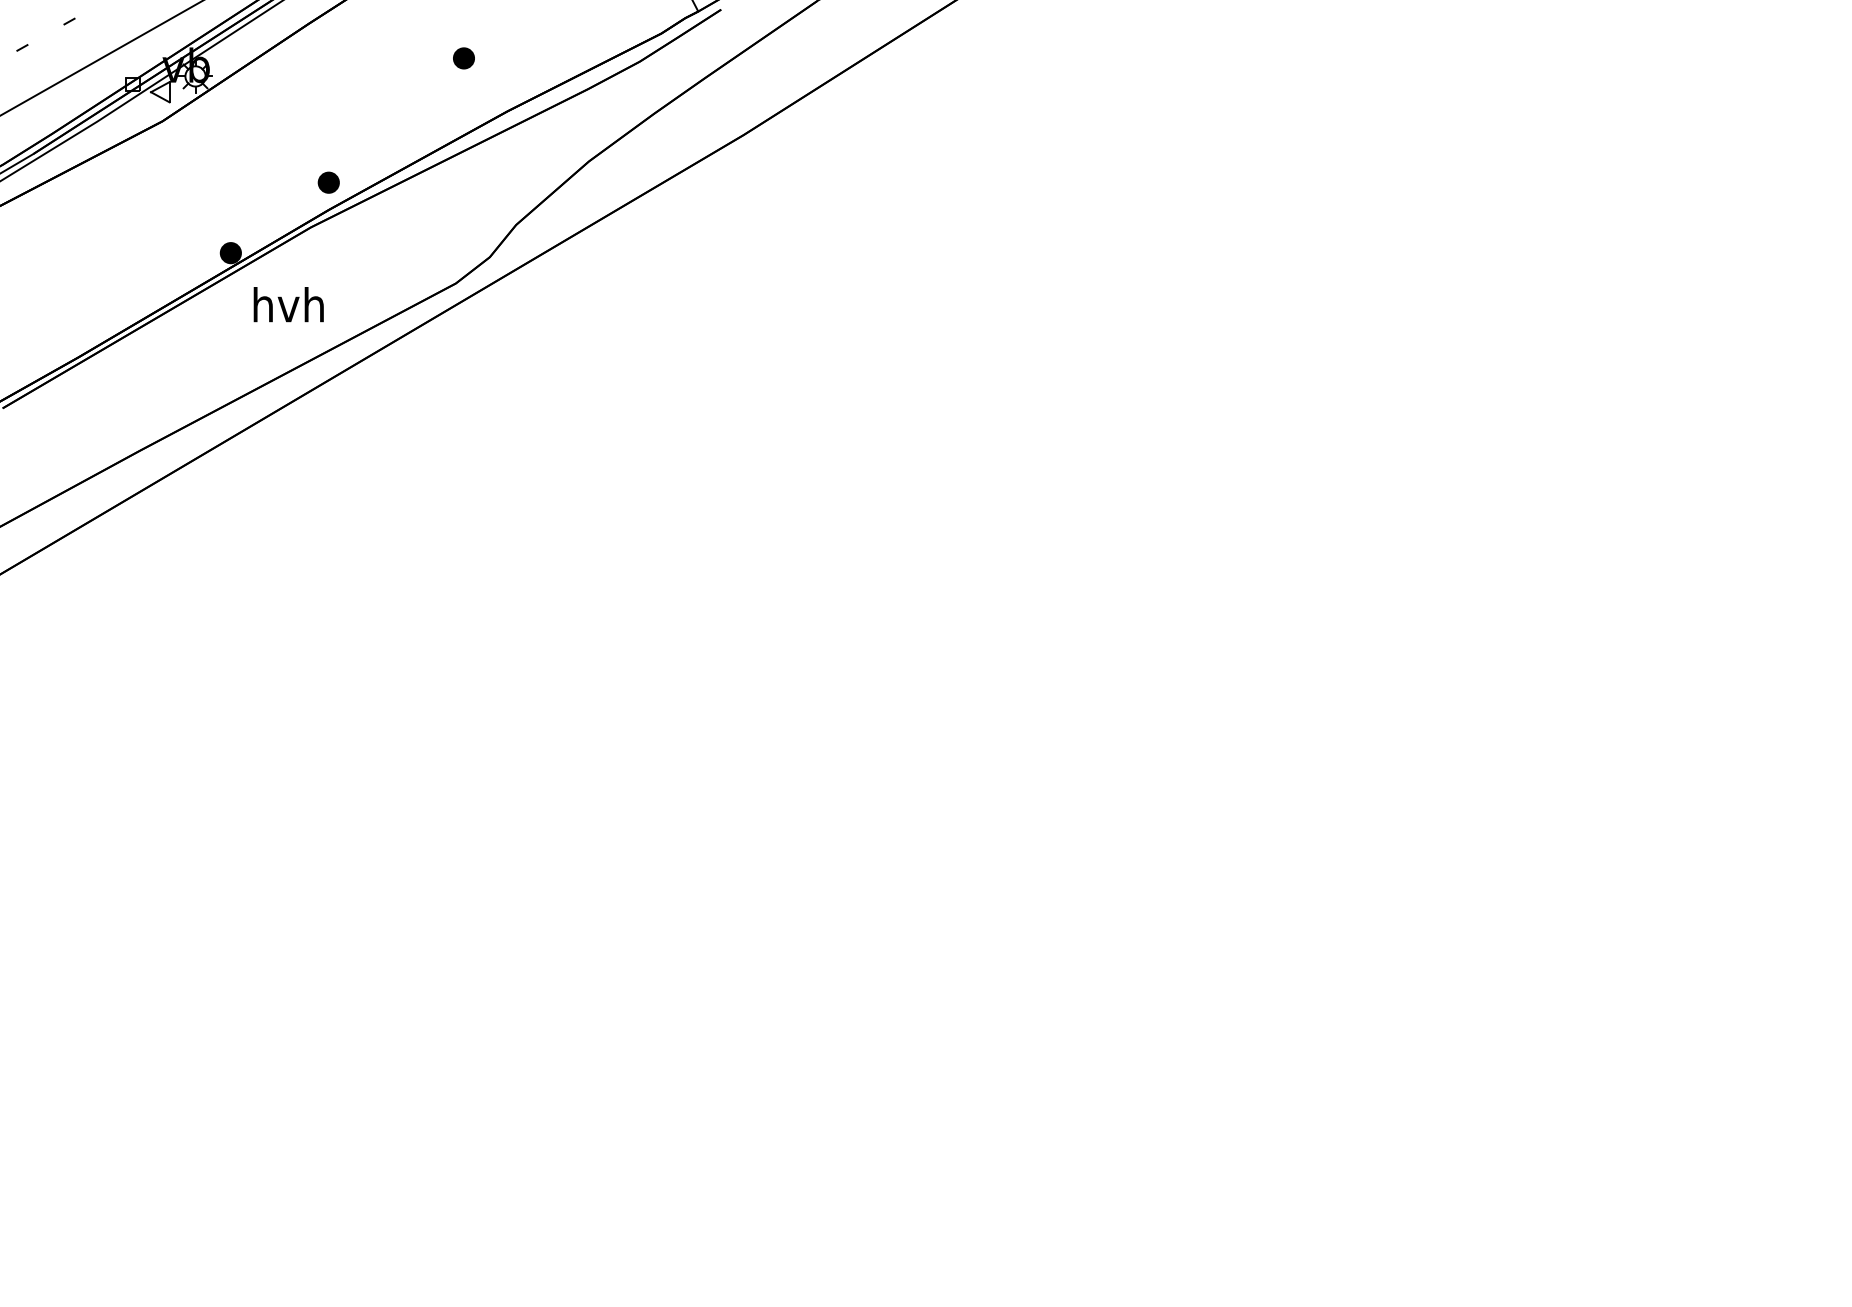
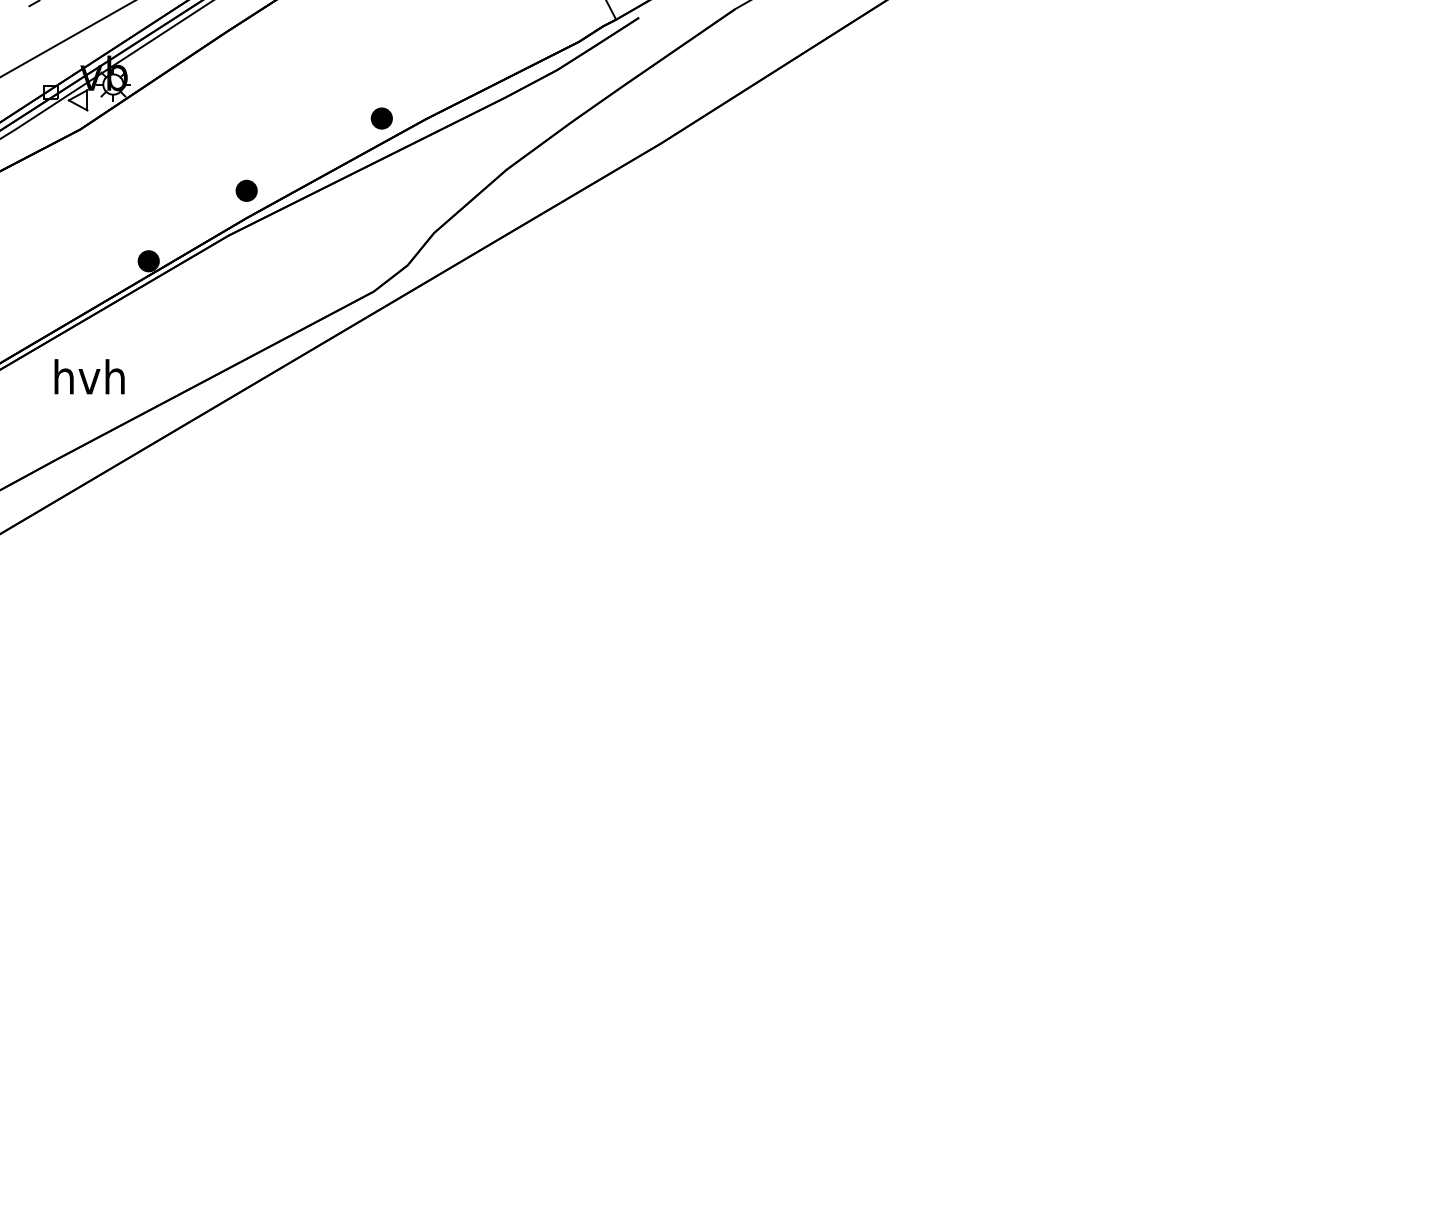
part: (463, 58) -> (381, 118), moved
text: (288, 304) -> (89, 376), moved

